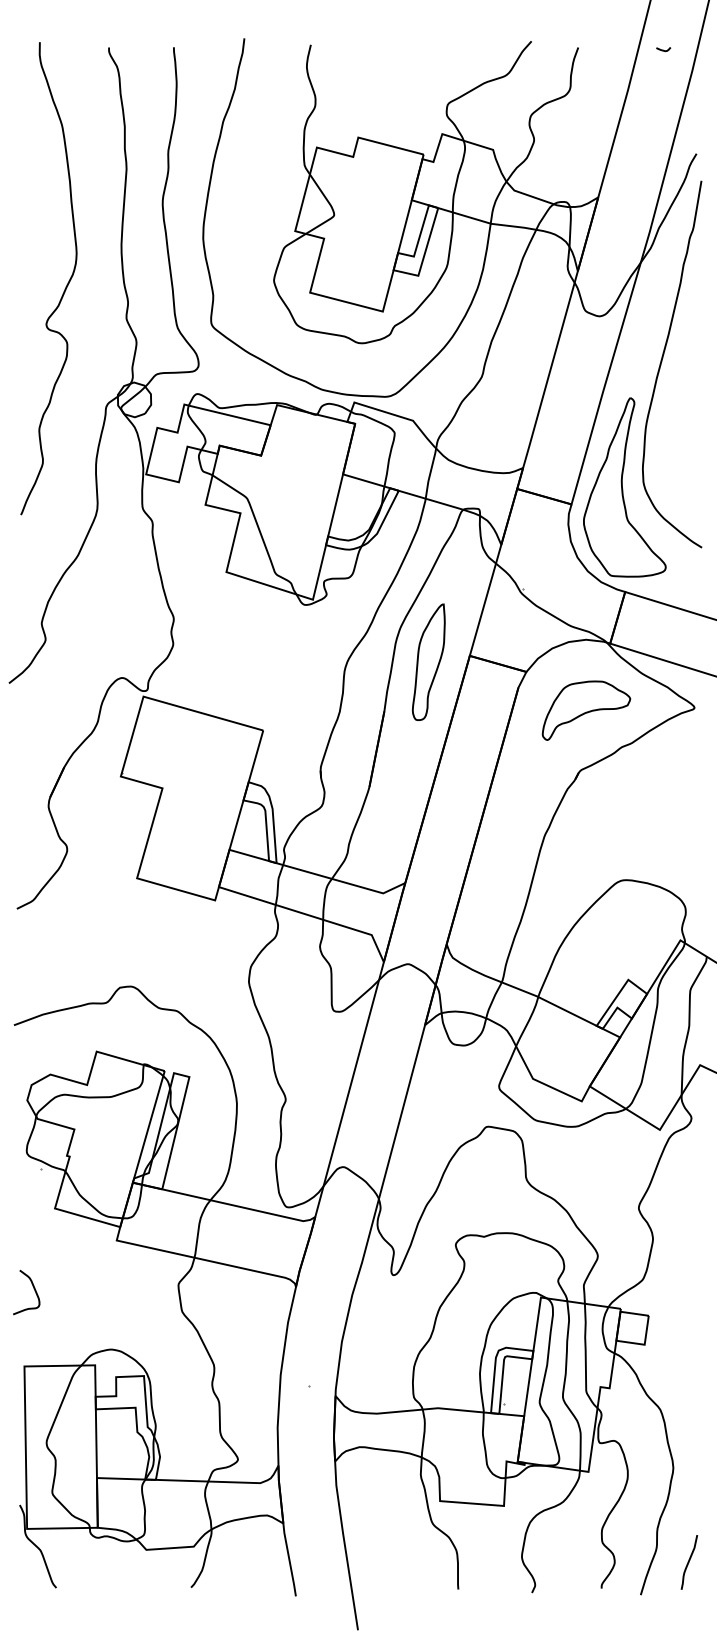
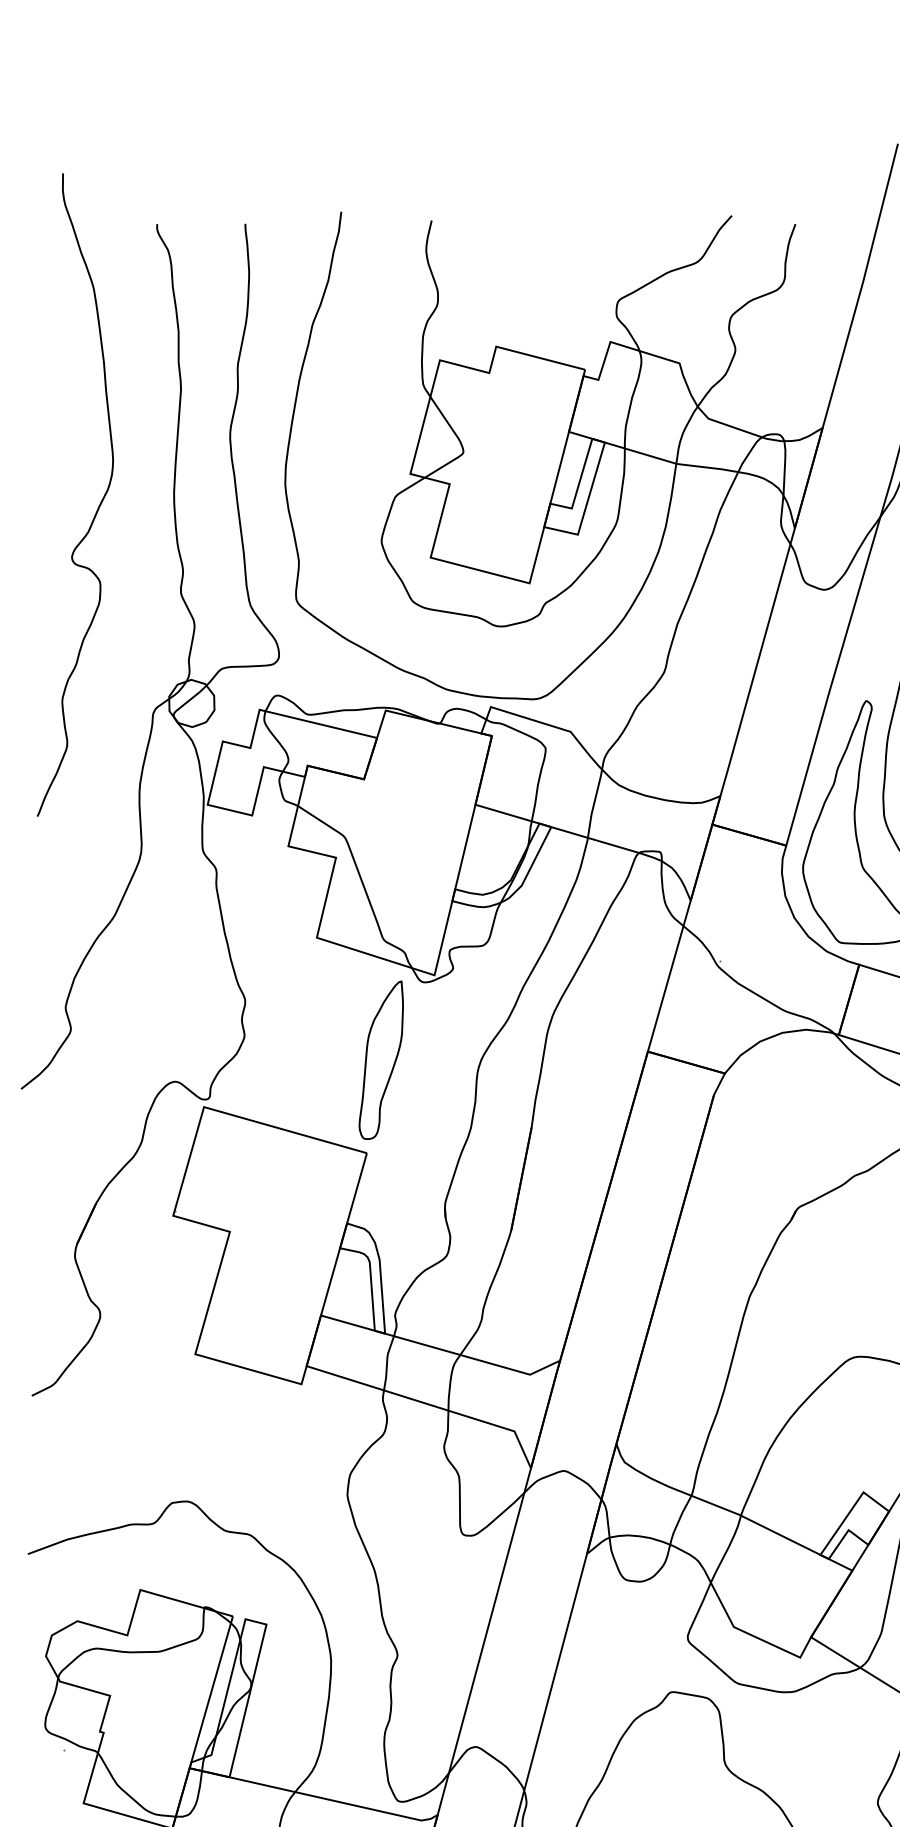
curve: (65, 286) -> (97, 505), moved
part: (428, 661) -> (380, 1059), moved
part: (586, 710) -> (806, 1125), removed

